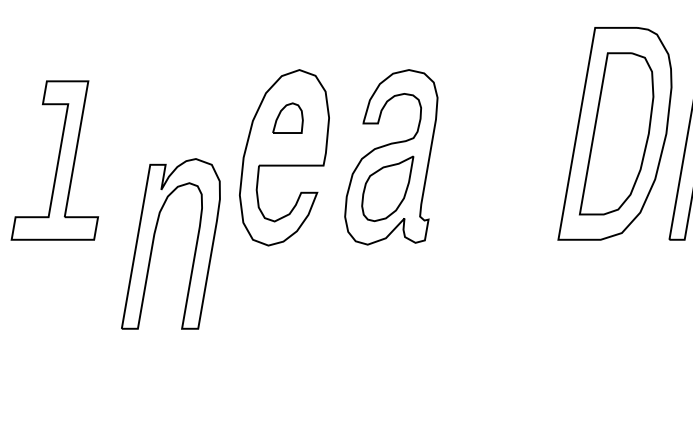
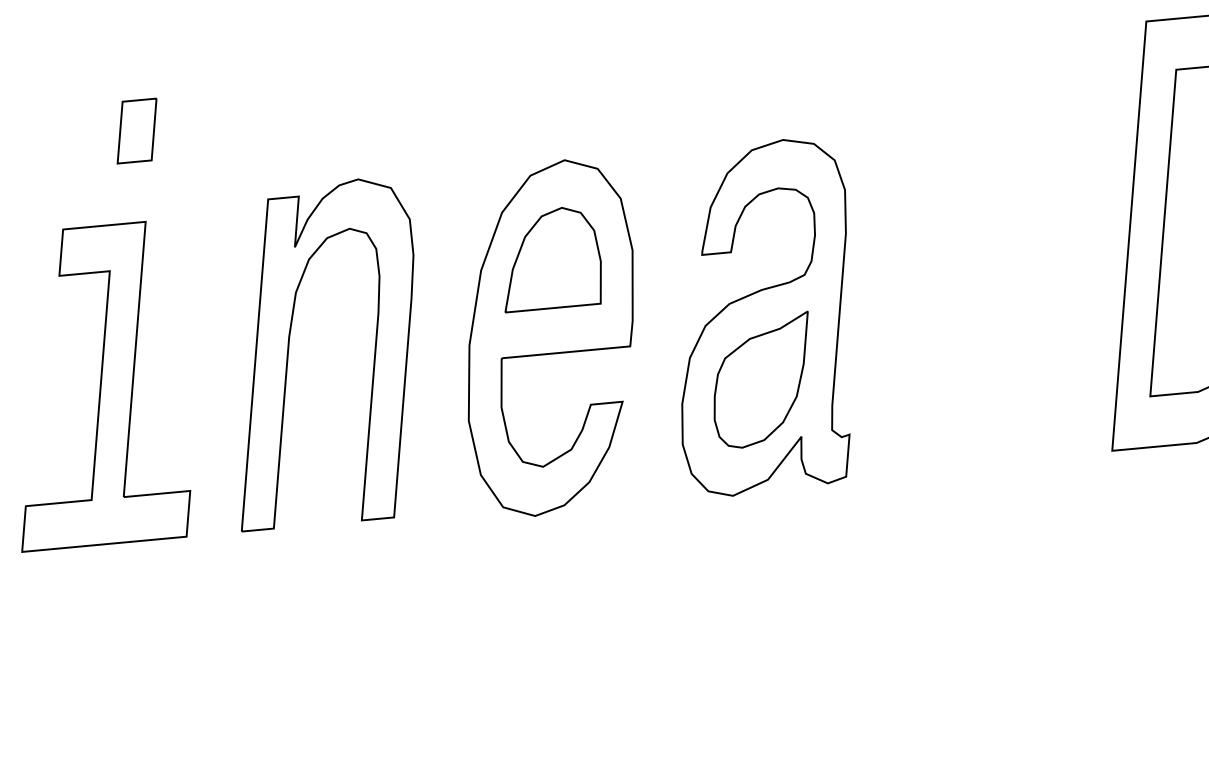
part: (88, 35) -> (137, 130), added
part: (287, 117) -> (549, 257), size x1.67
part: (154, 240) -> (290, 349), moved

